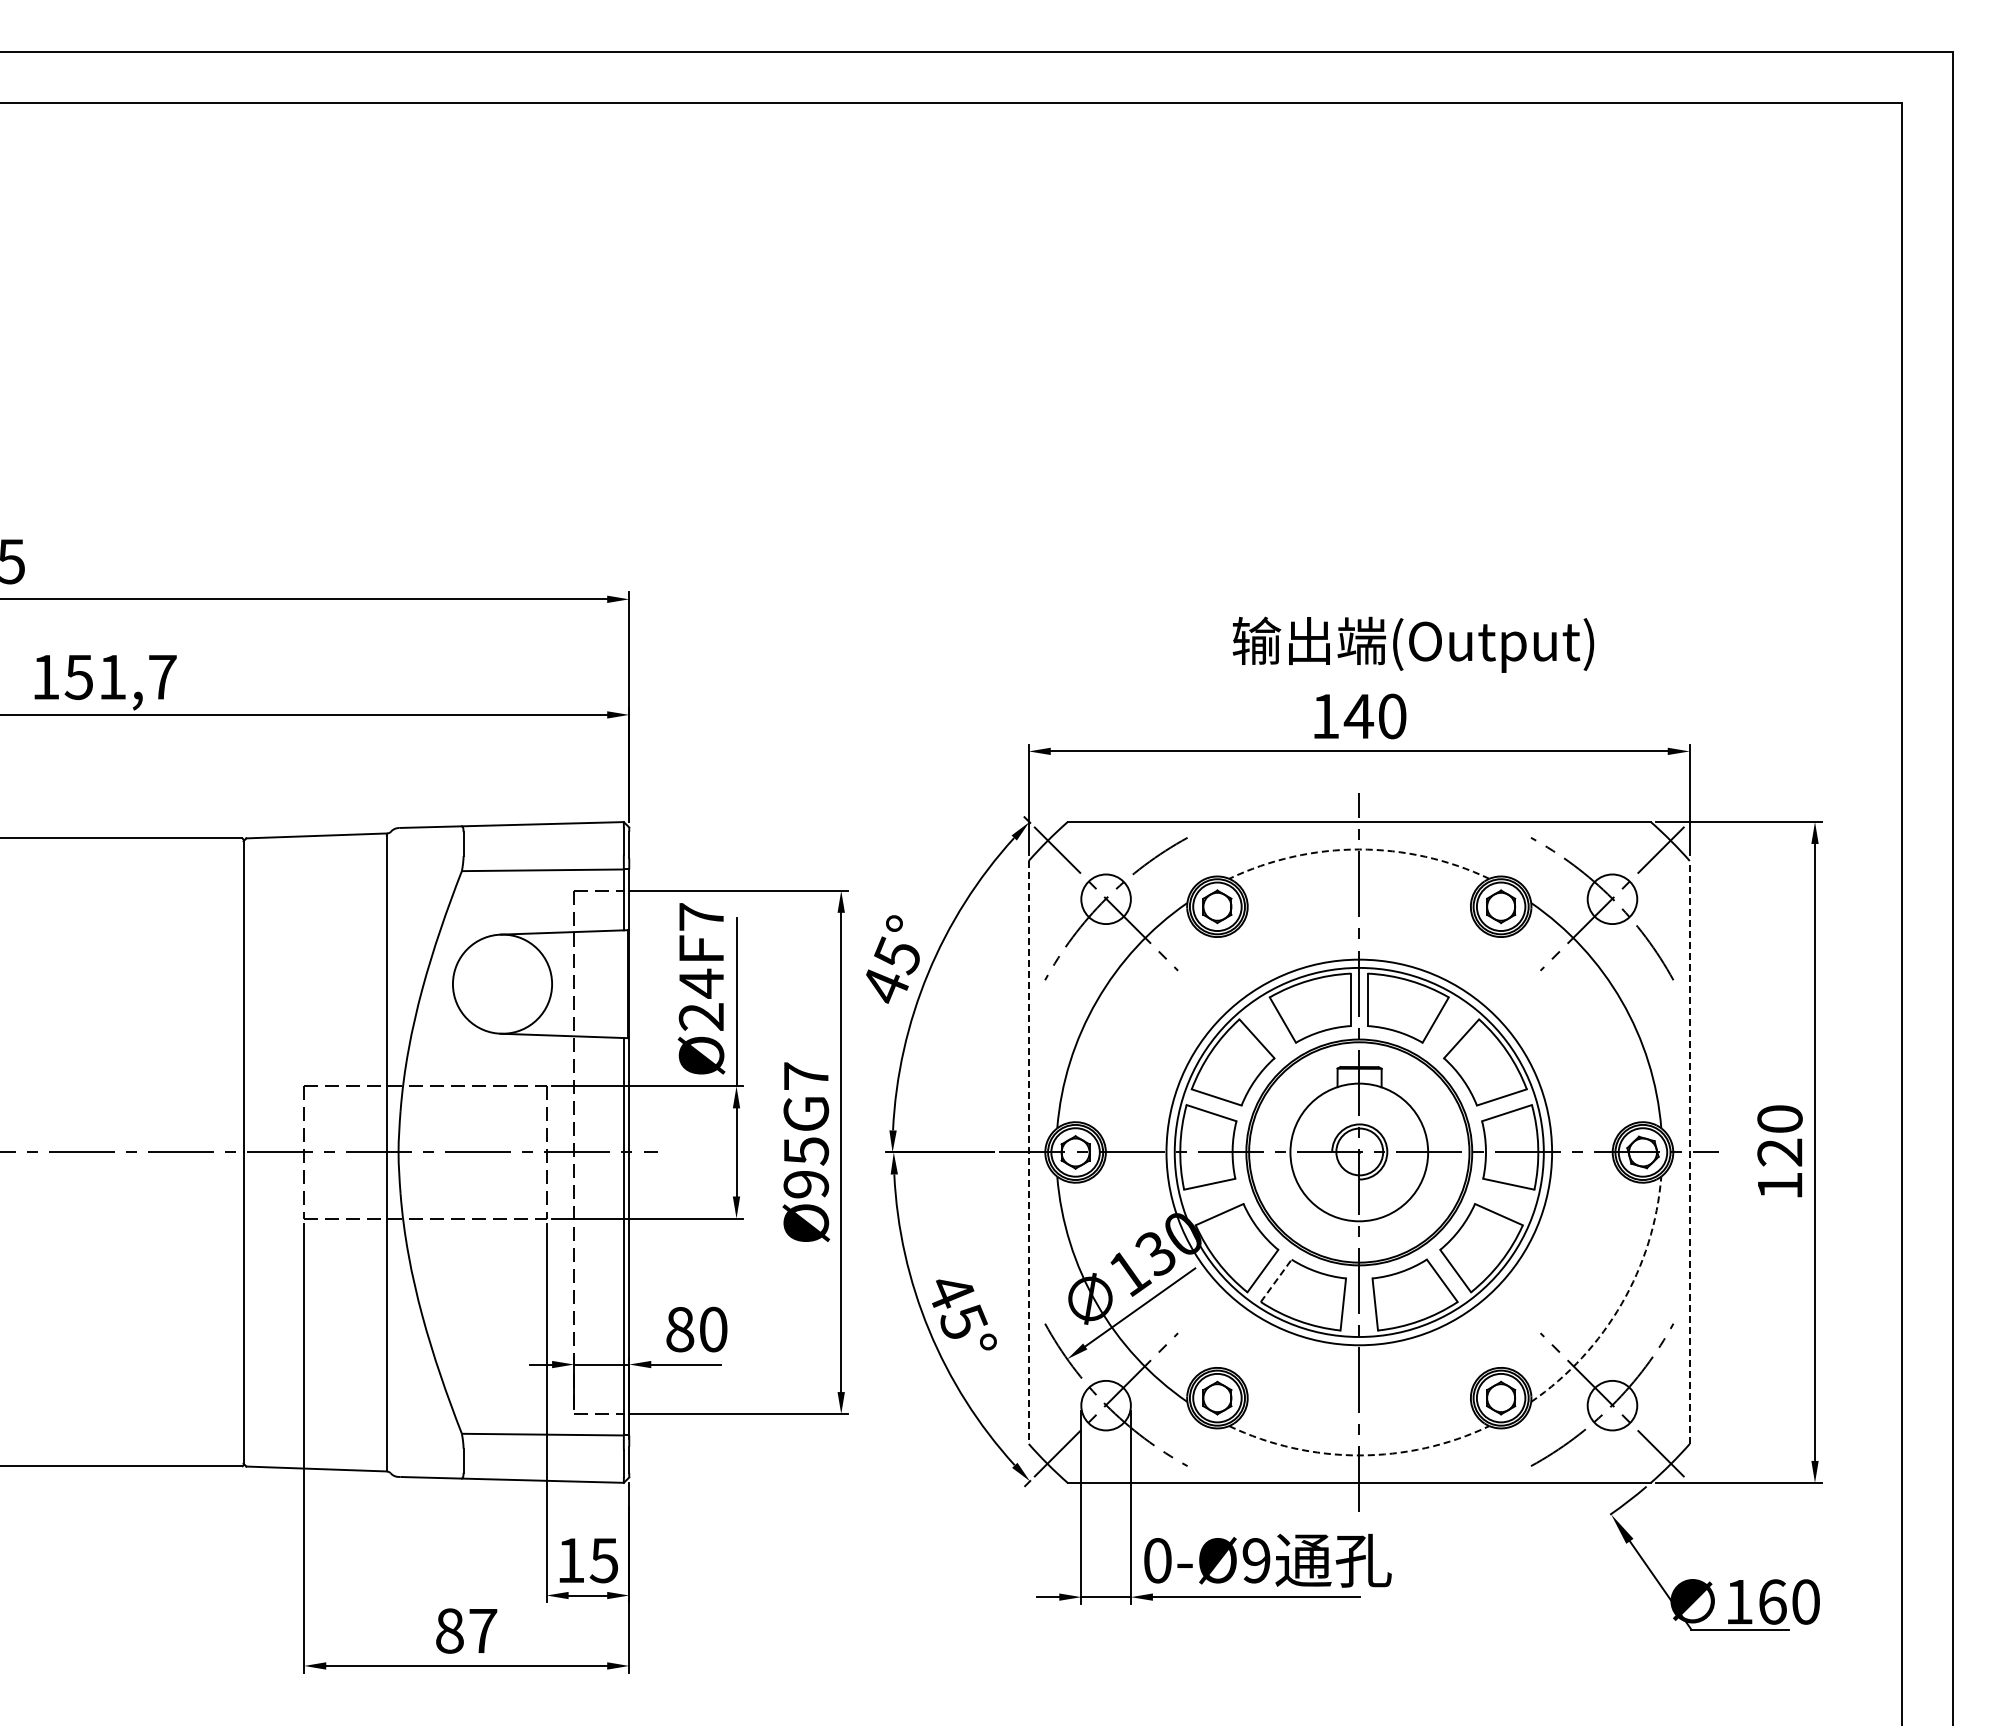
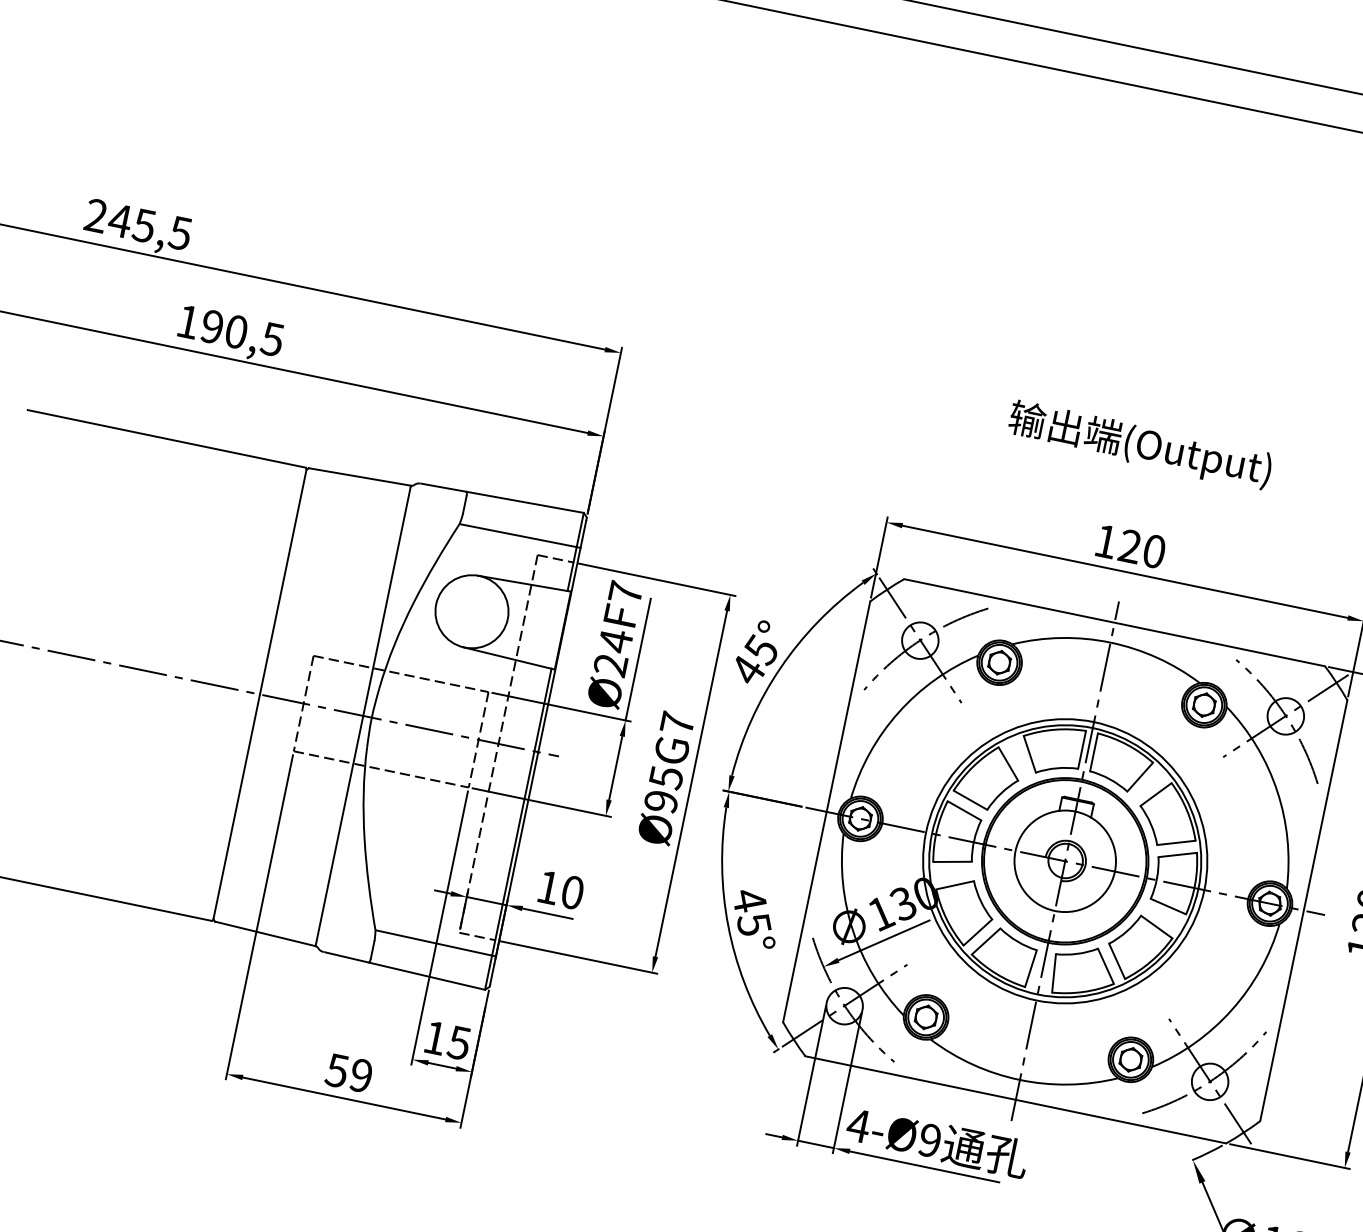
text: (1413, 644) -> (1140, 445), moved
text: (120, 676) -> (242, 332), 151,7 -> 190,5
text: (1358, 715) -> (1129, 545), 140 -> 120
arc: (1359, 849) -> (1110, 642), dashed -> solid
line: (1689, 1151) -> (1303, 909), dashed -> solid
line: (1028, 1152) -> (826, 811), dashed -> solid
line: (1276, 1280) -> (986, 941), dashed -> solid
arc: (1621, 1303) -> (1231, 1009), dashed -> solid
text: (680, 1329) -> (548, 887), 80 -> 10
arc: (1359, 1455) -> (1020, 1080), dashed -> solid
text: (1157, 1560) -> (858, 1125), 0-Ø9 -> 4-Ø9
text: (466, 1630) -> (349, 1072), 87 -> 59

